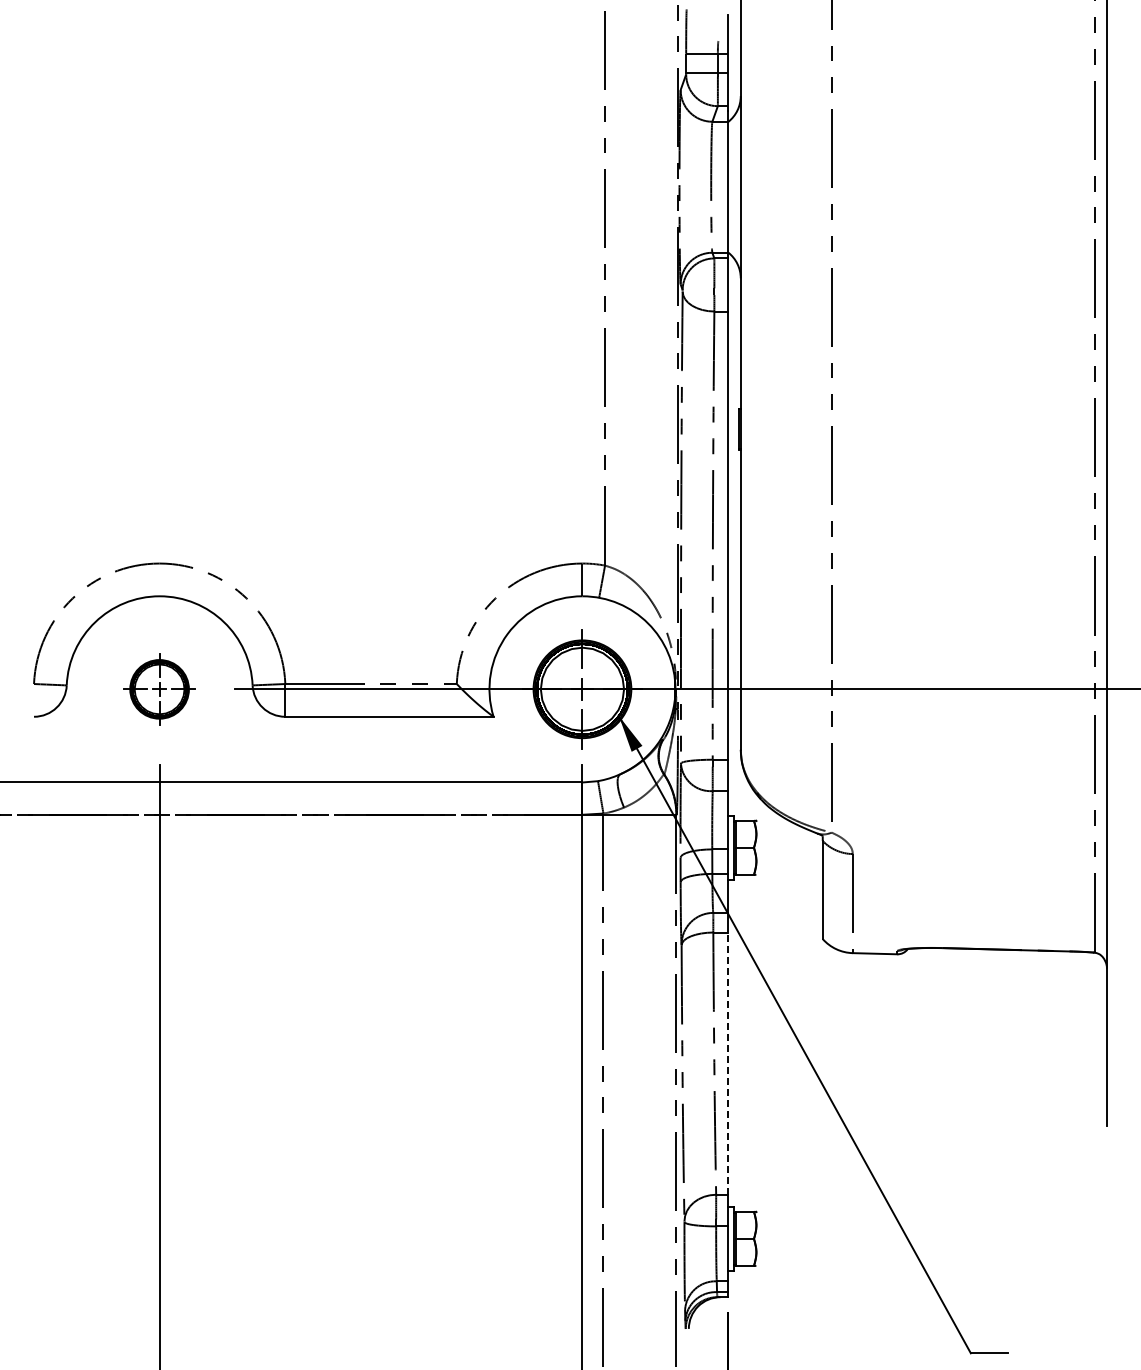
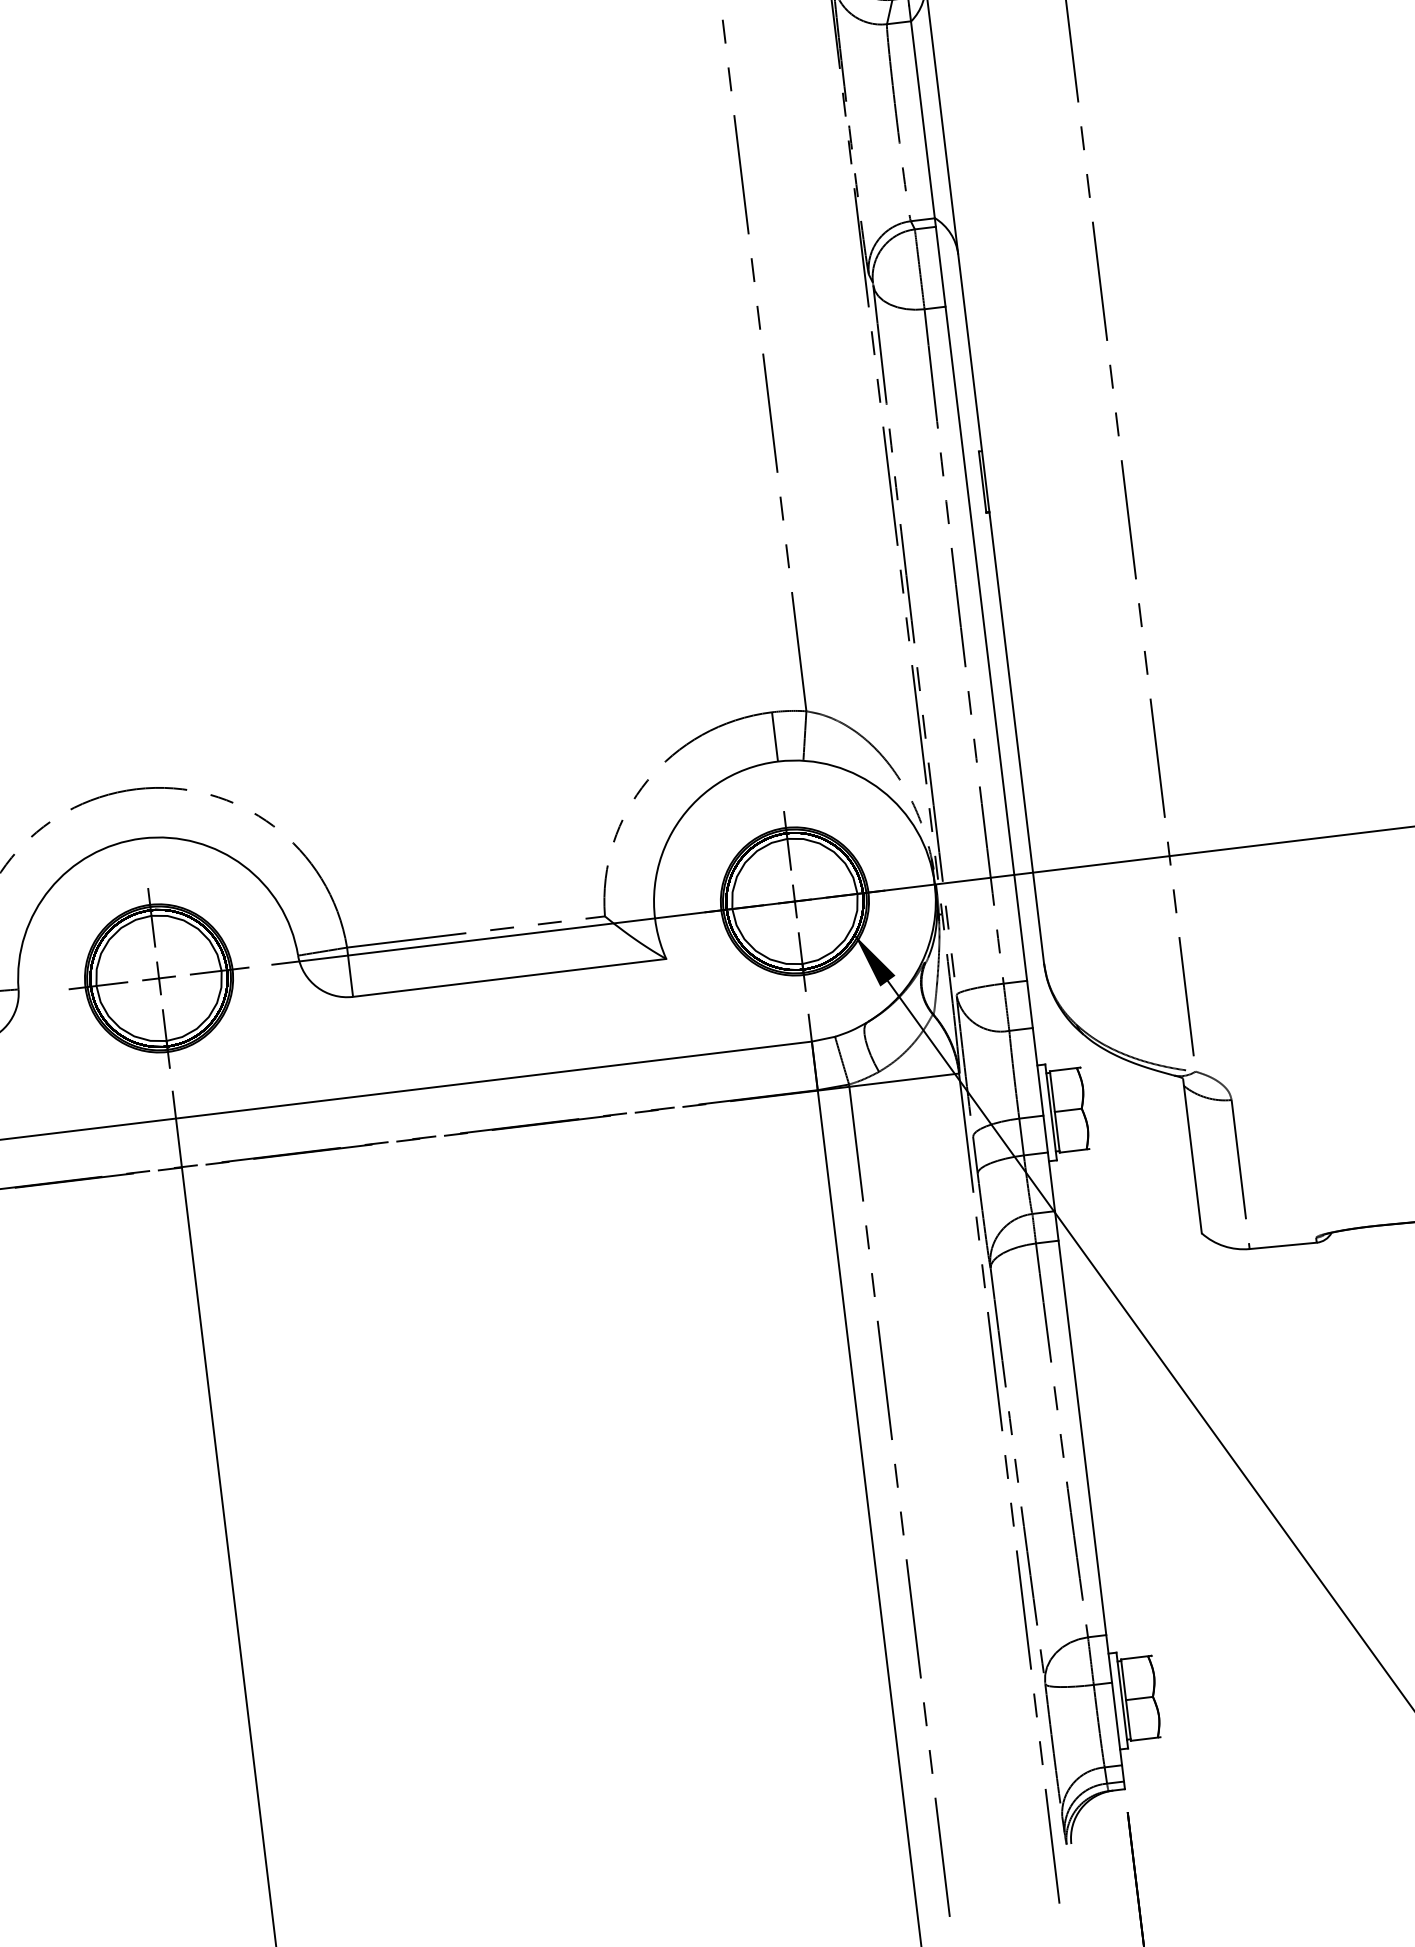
part: (159, 689) -> (158, 978), size x1.67
line: (728, 1063) -> (1082, 1437), dashed -> solid

